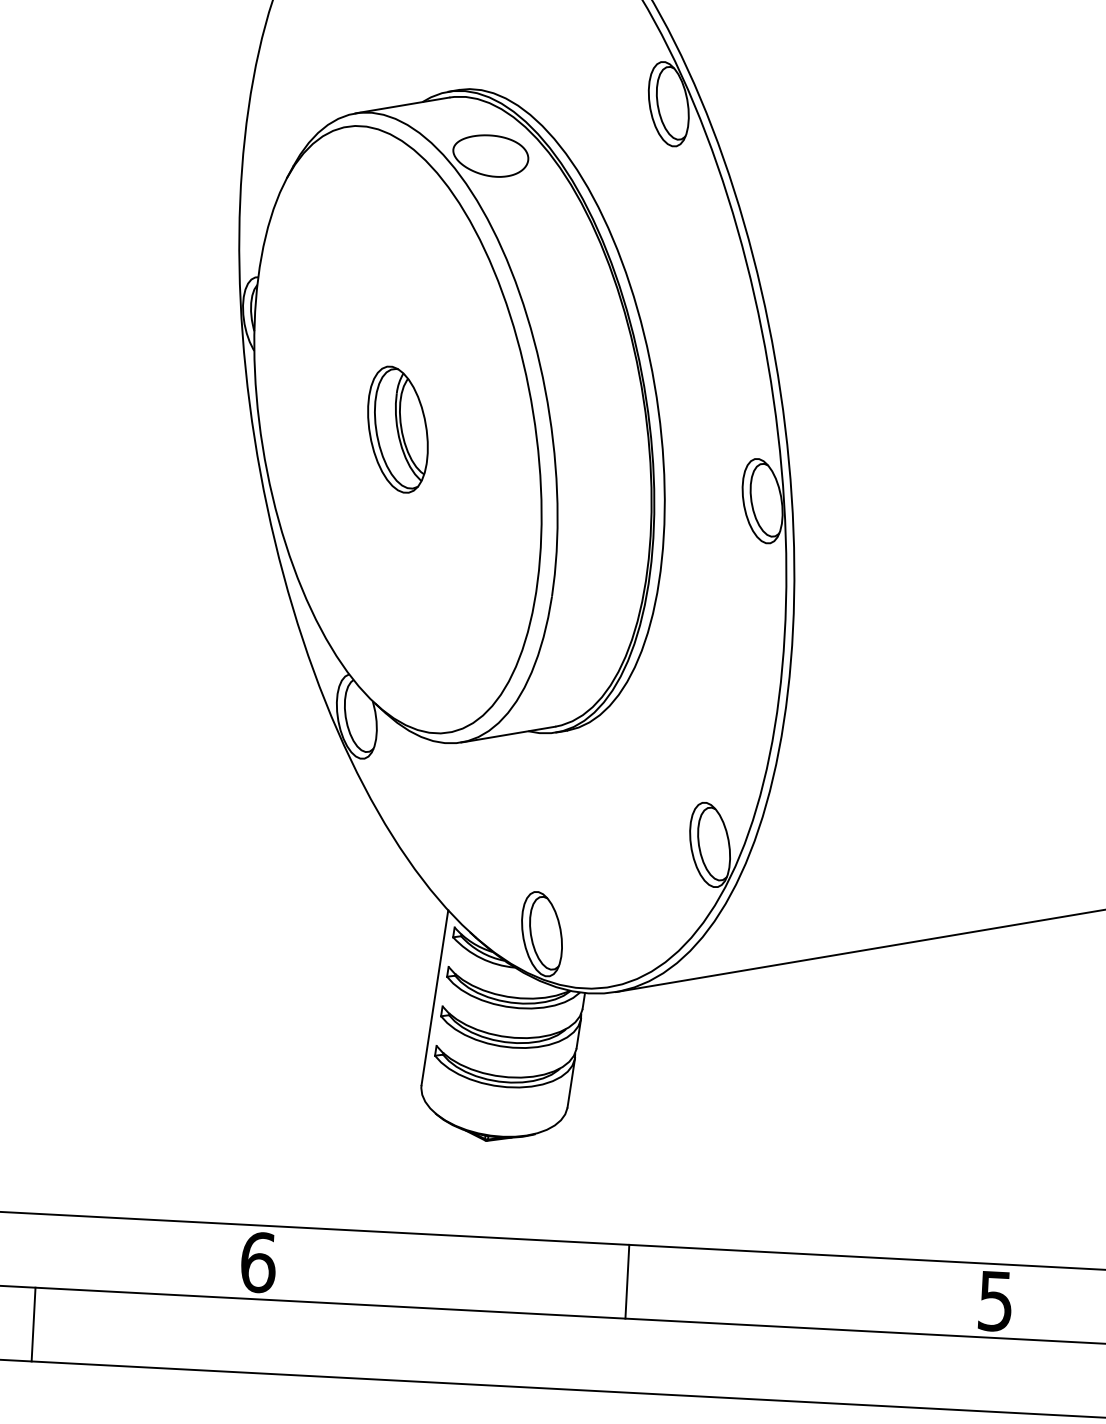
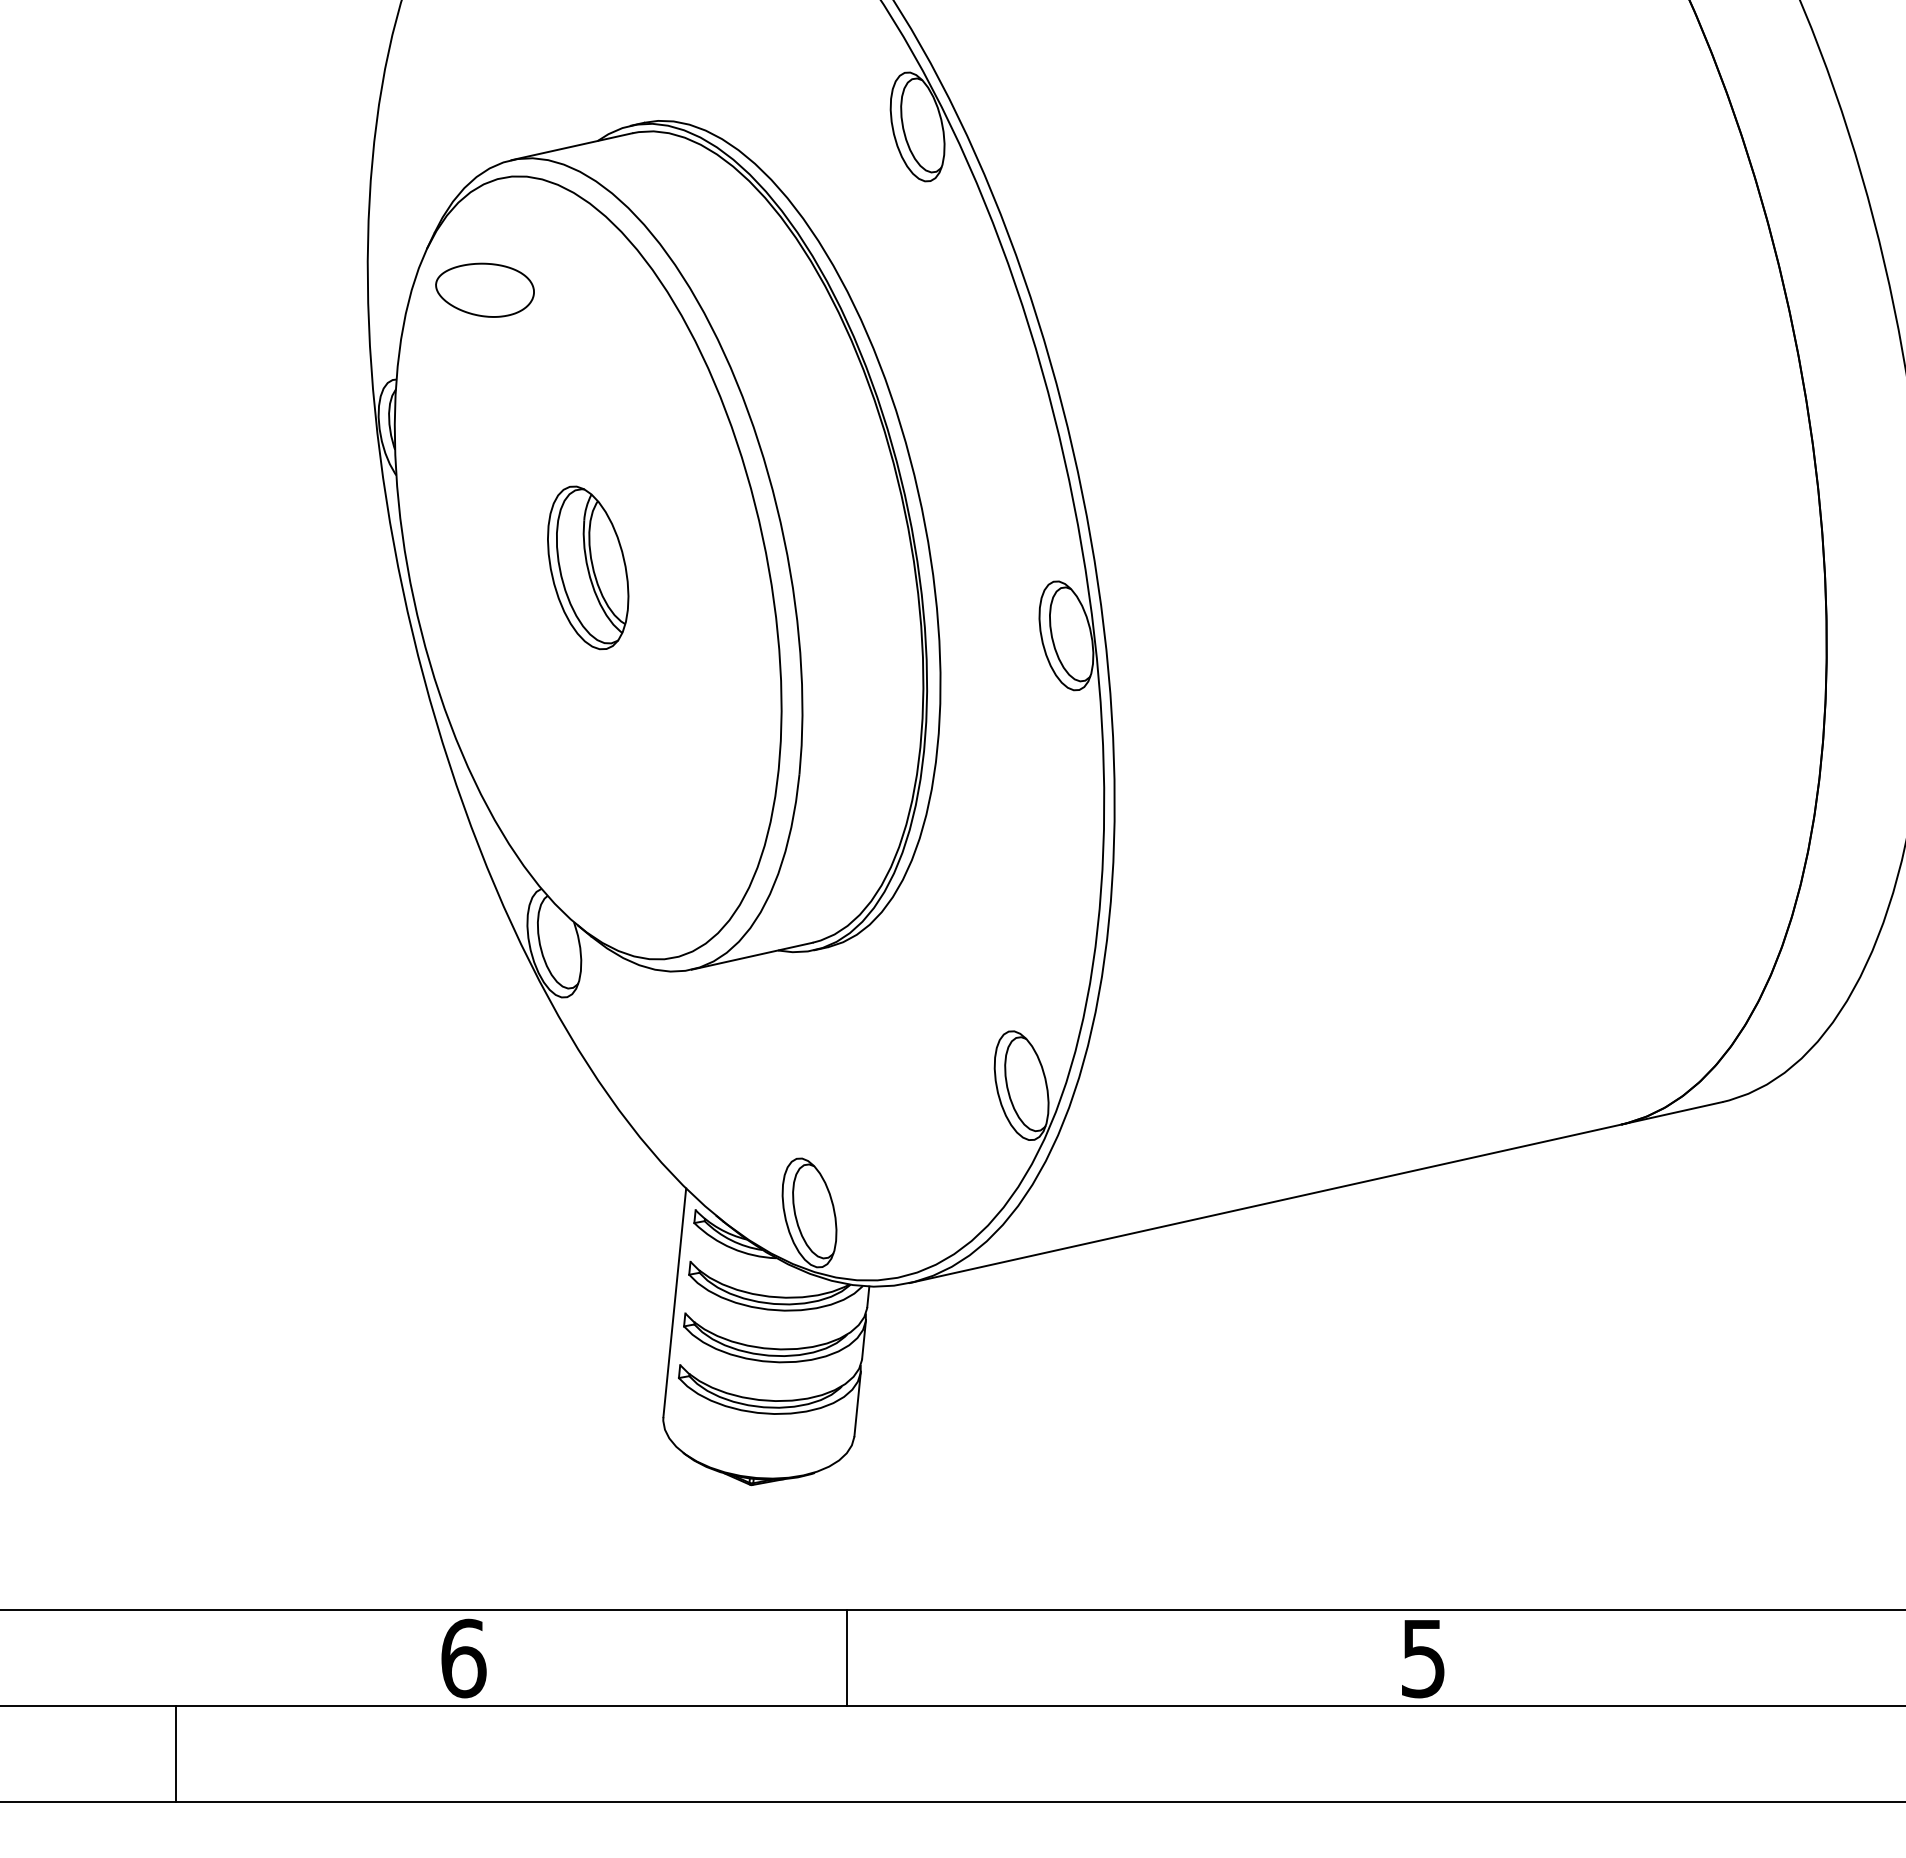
part: (490, 155) -> (484, 289), moved
line: (627, 1281) -> (846, 1658), moved

